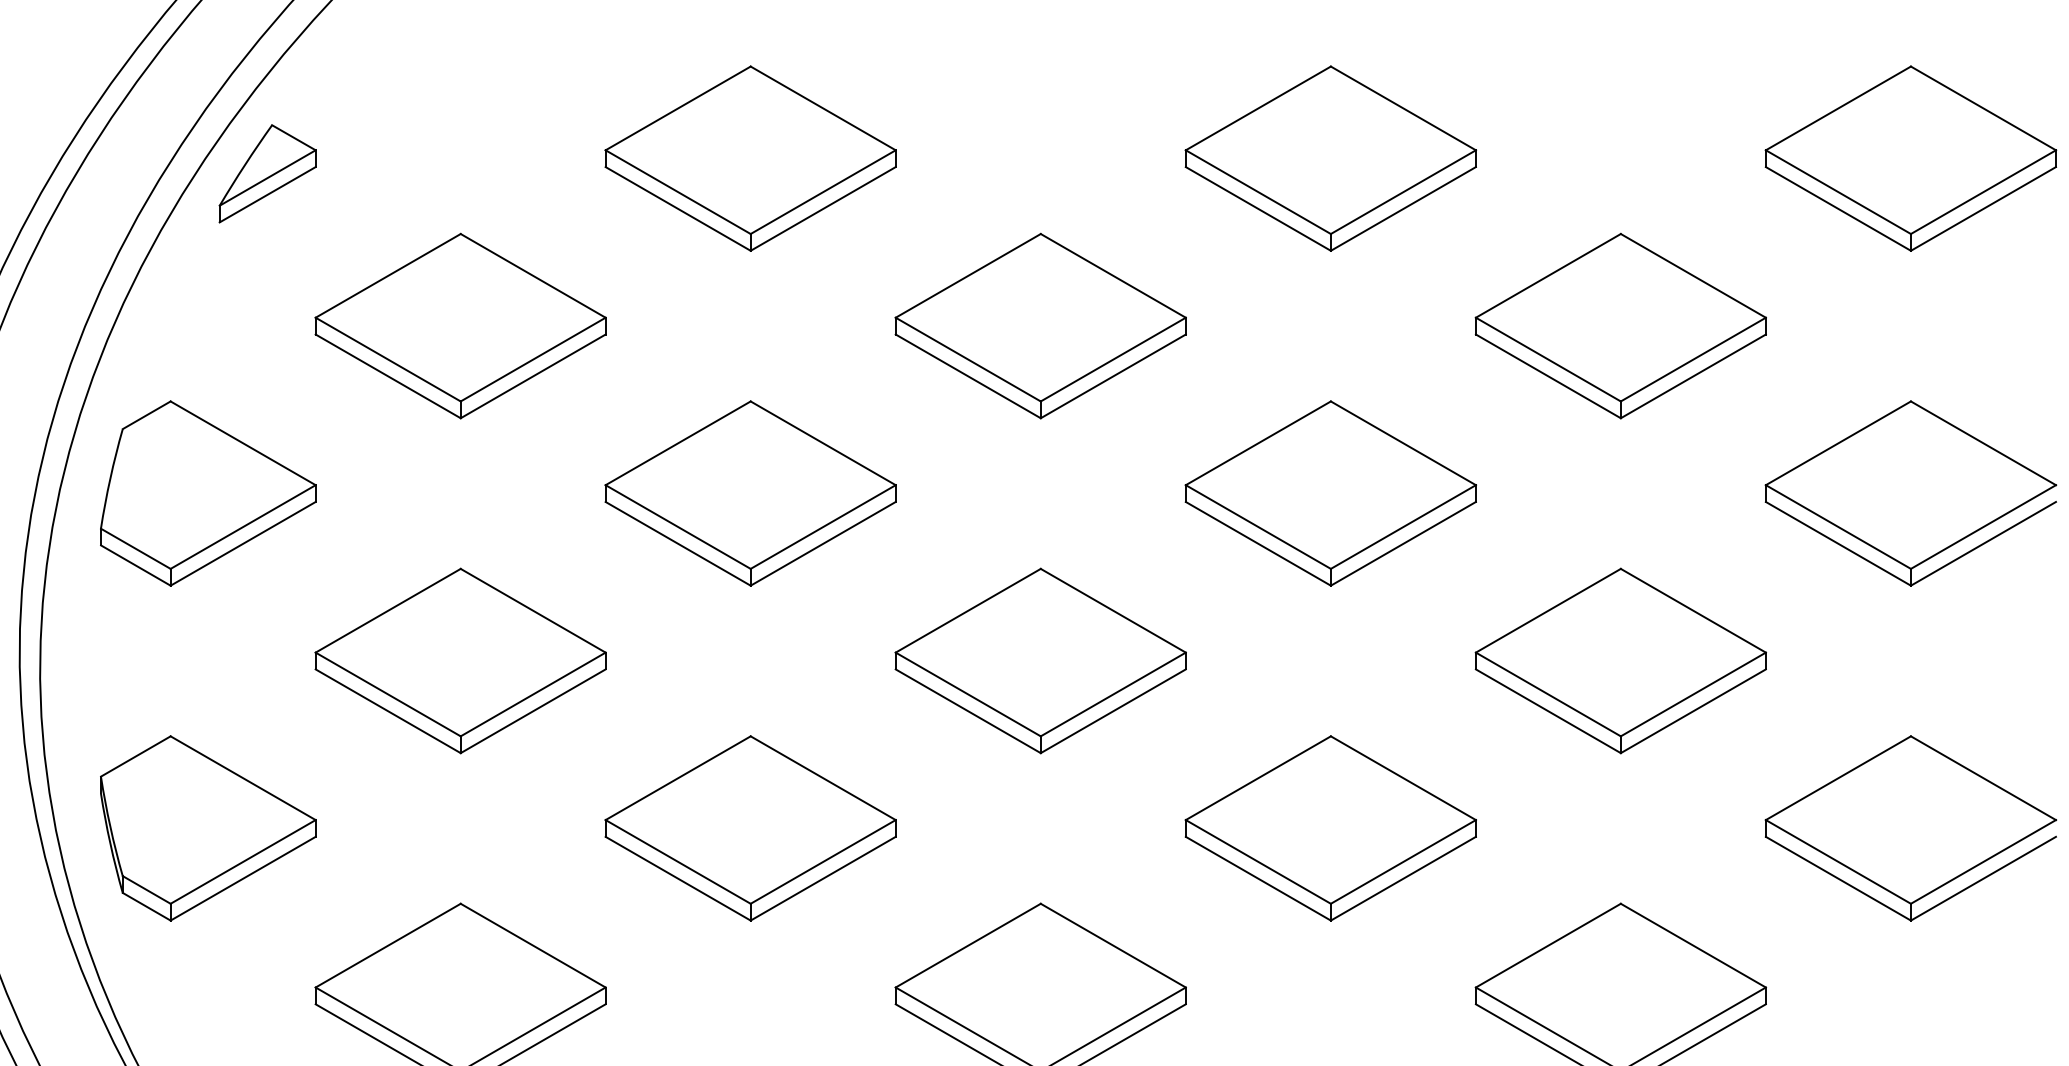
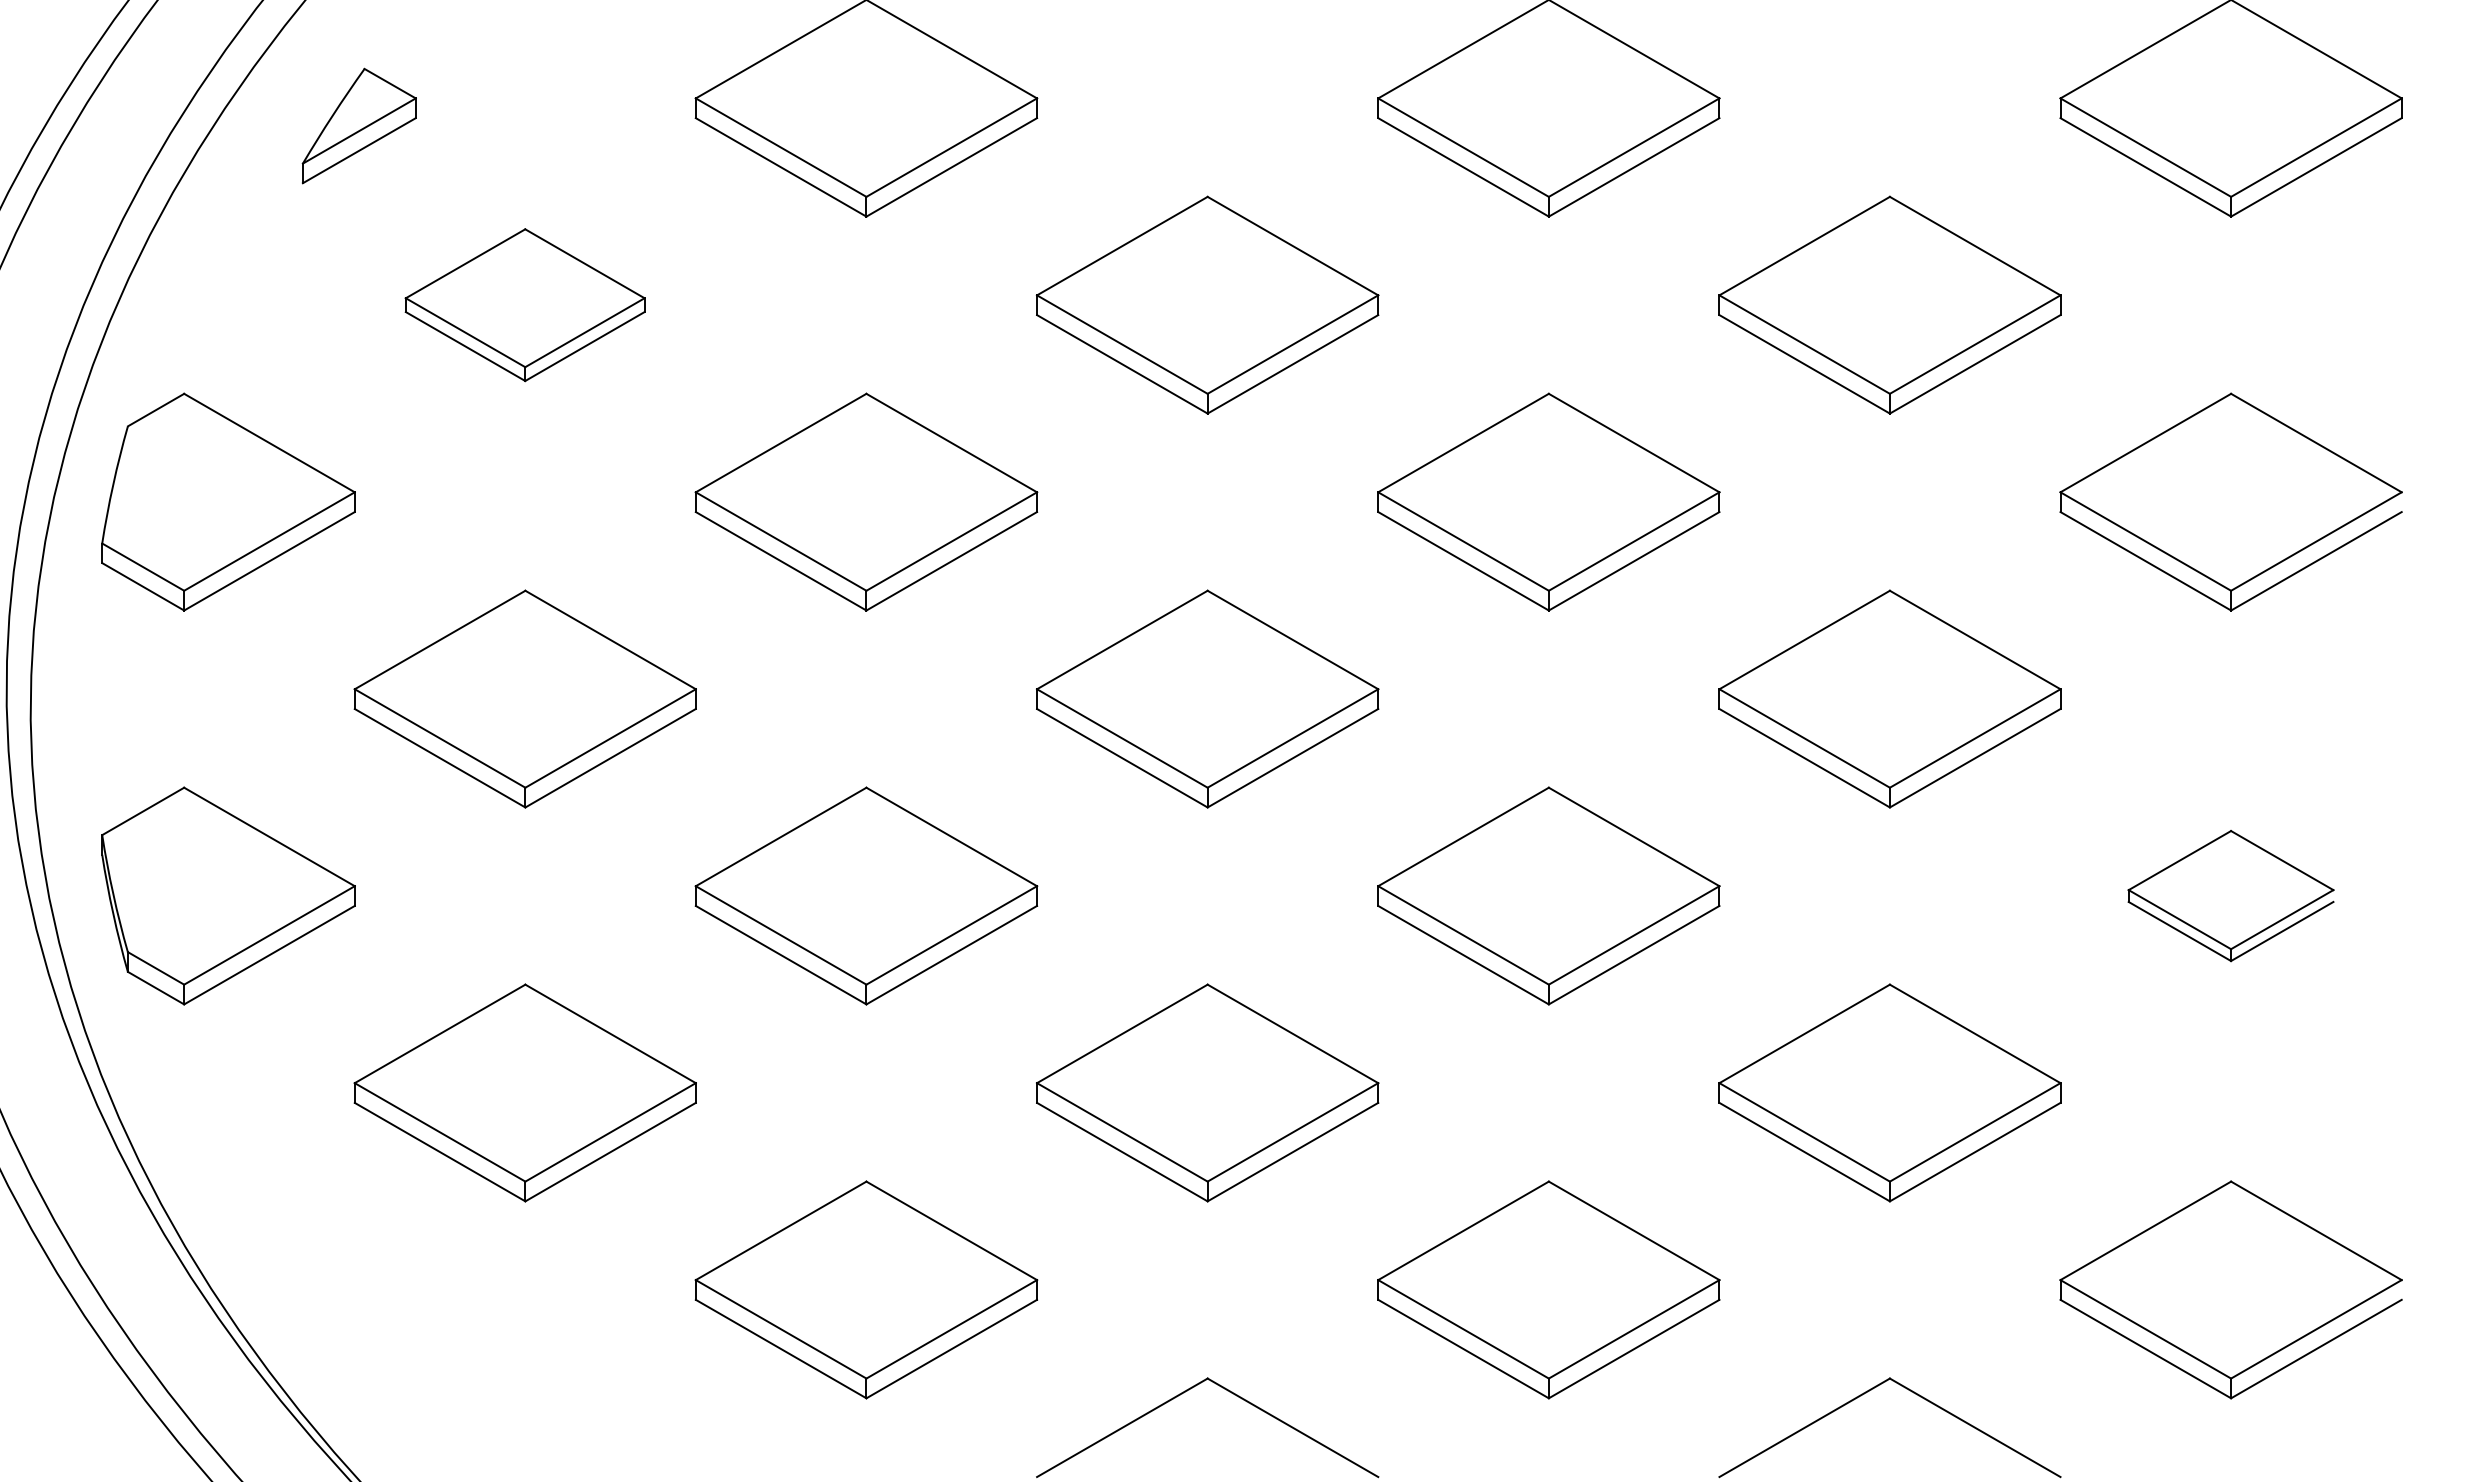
part: (266, 173) -> (358, 125), moved
part: (459, 325) -> (524, 304), size x0.7
part: (1910, 827) -> (2230, 895), size x0.6

